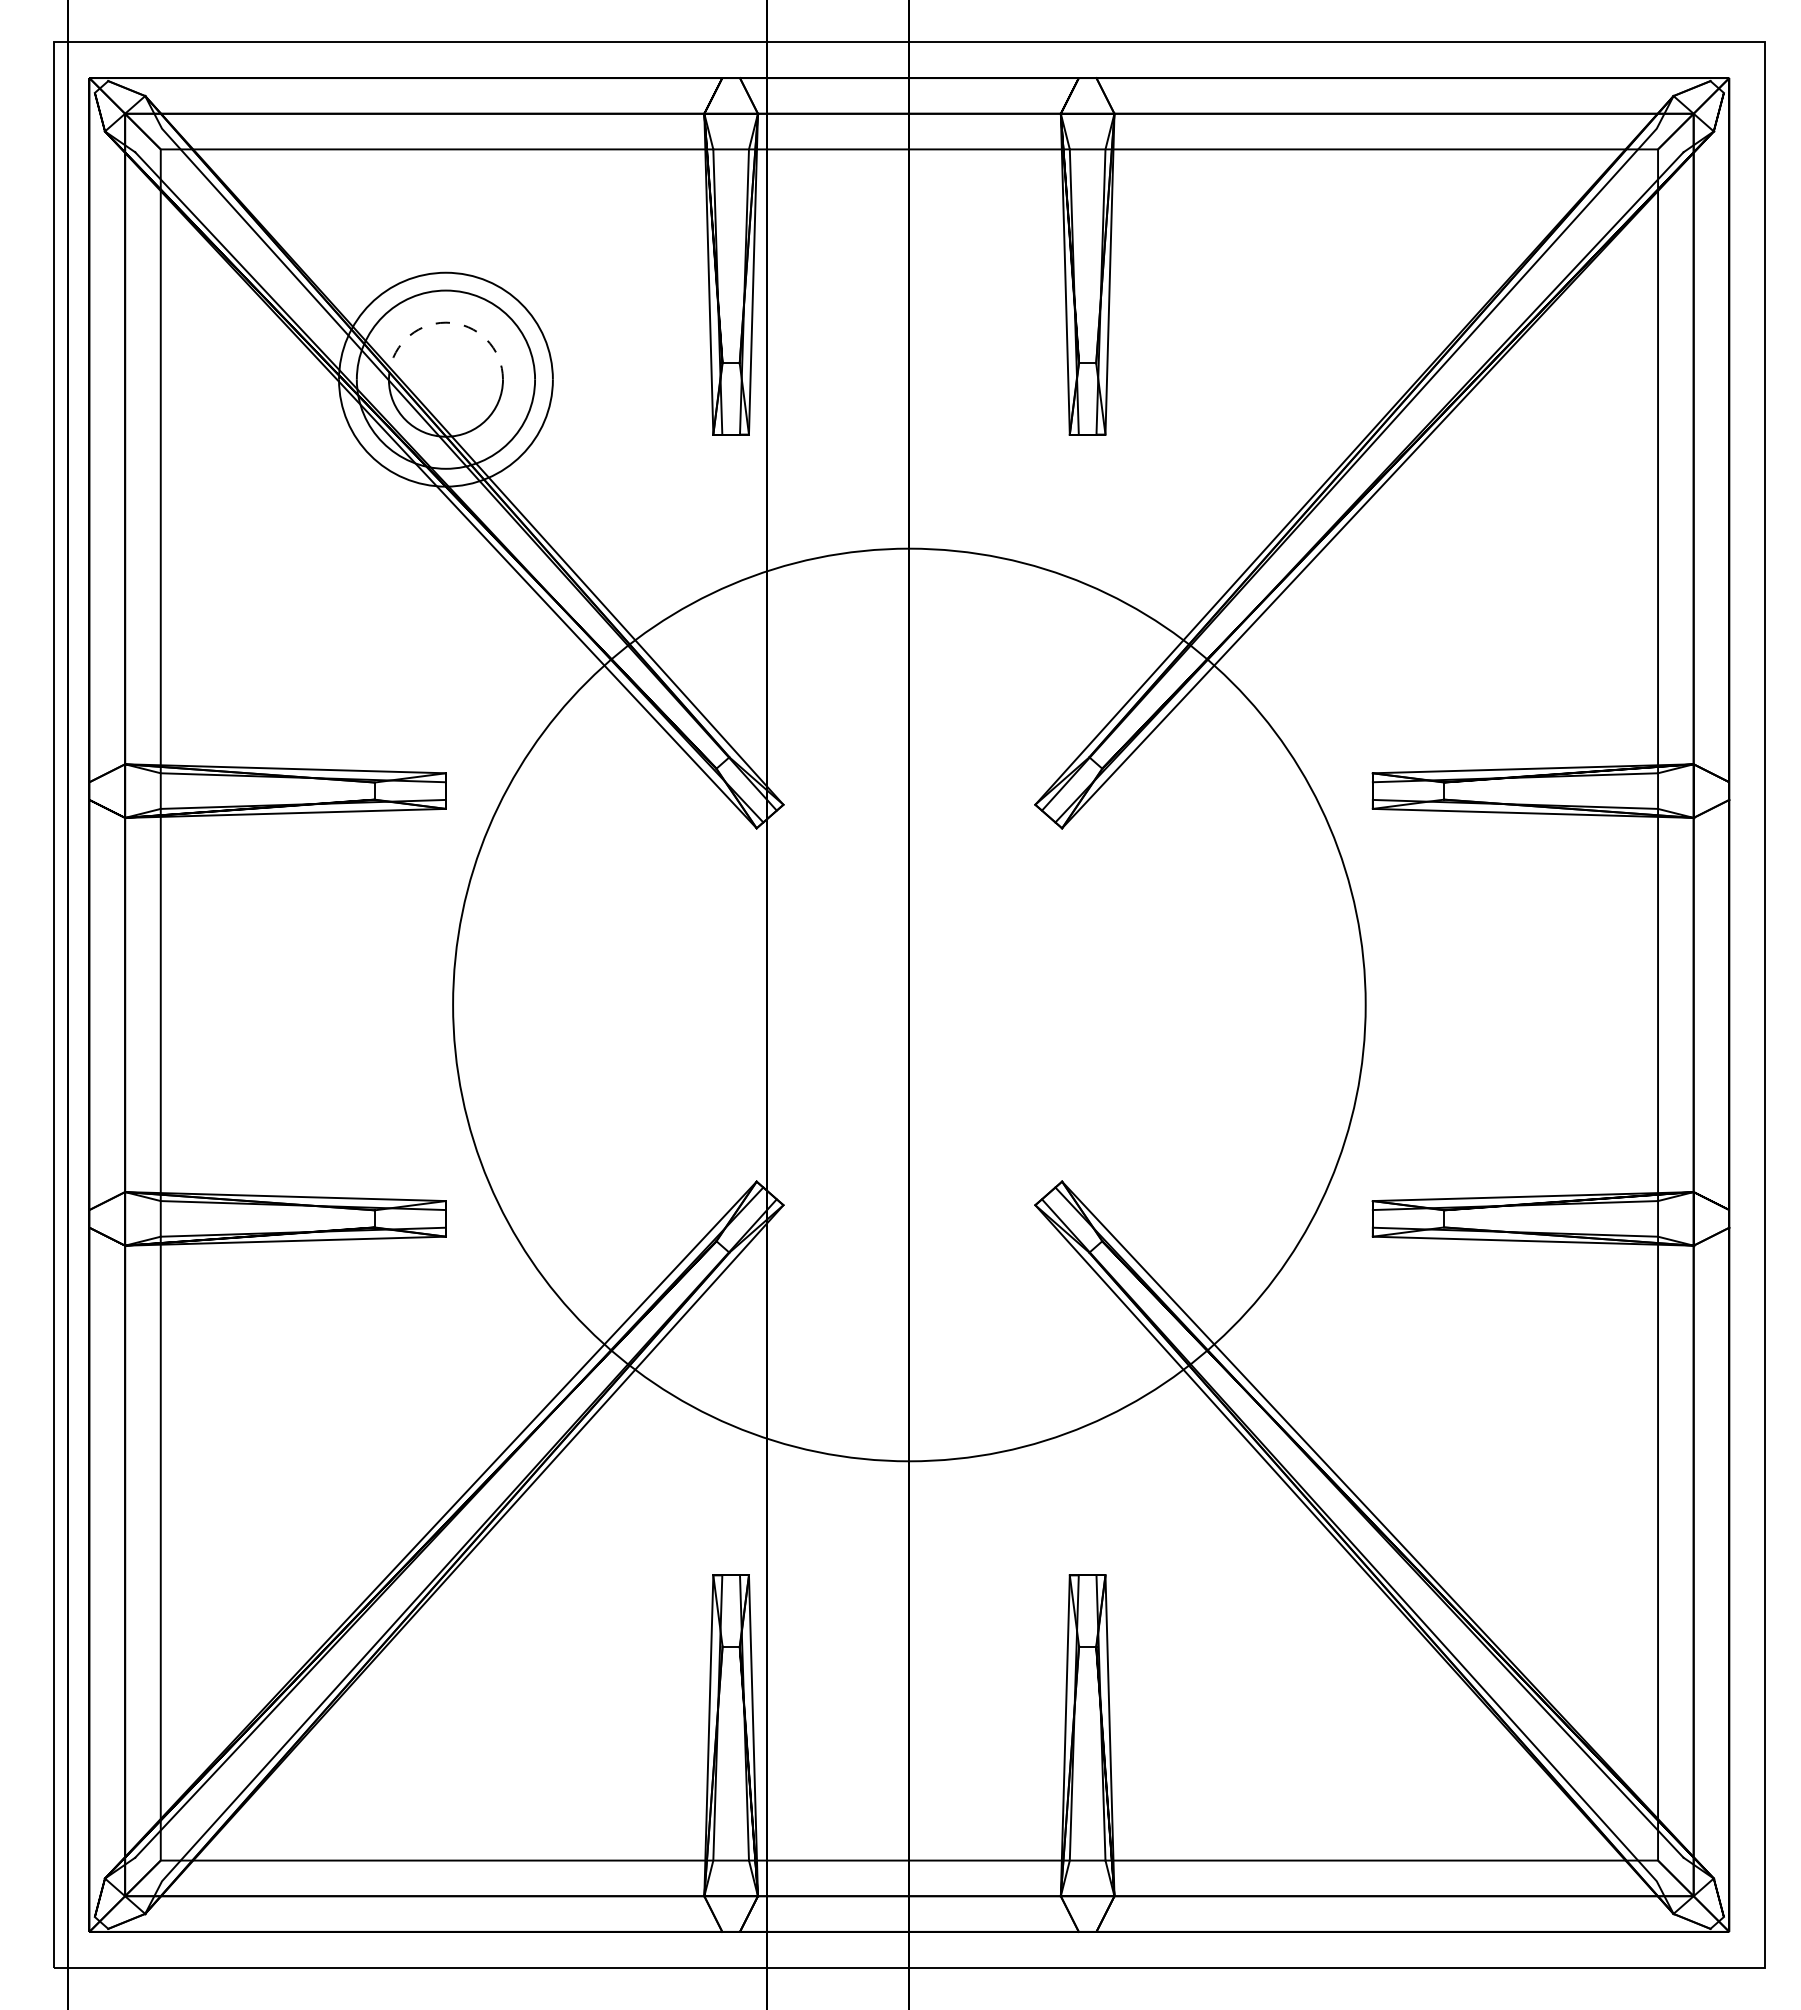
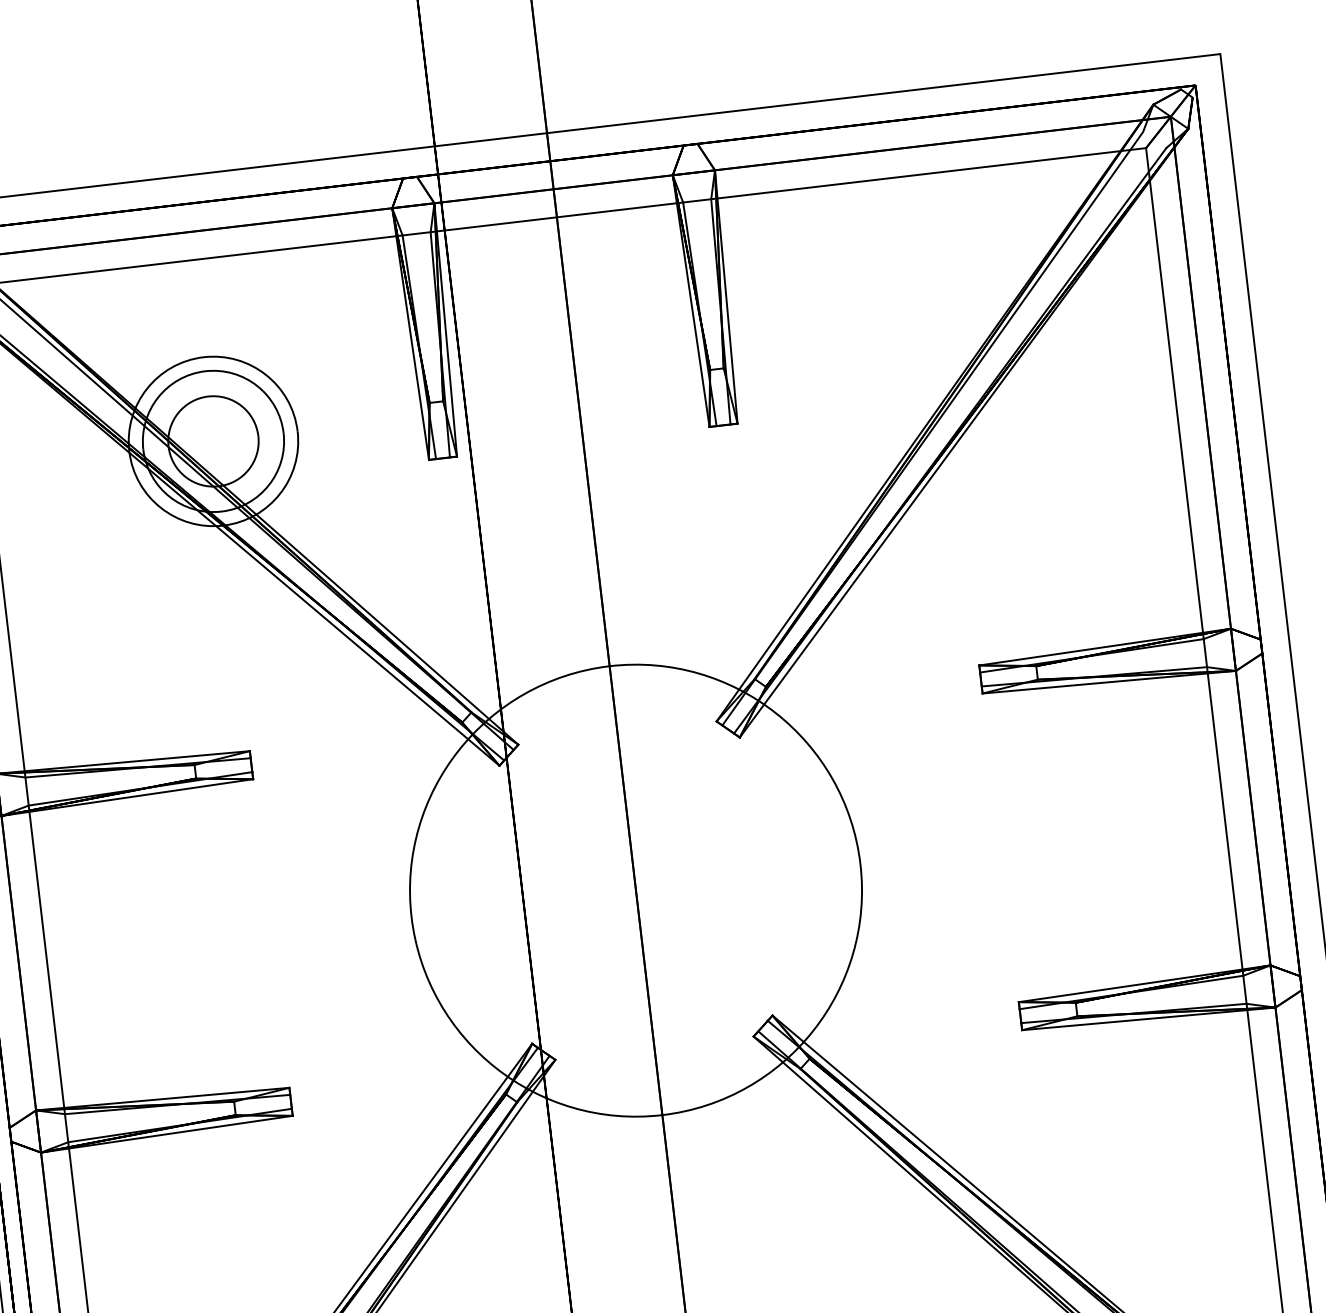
arc: (445, 322) -> (207, 396), dashed -> solid
circle: (909, 1004) -> (636, 890), size x0.62

